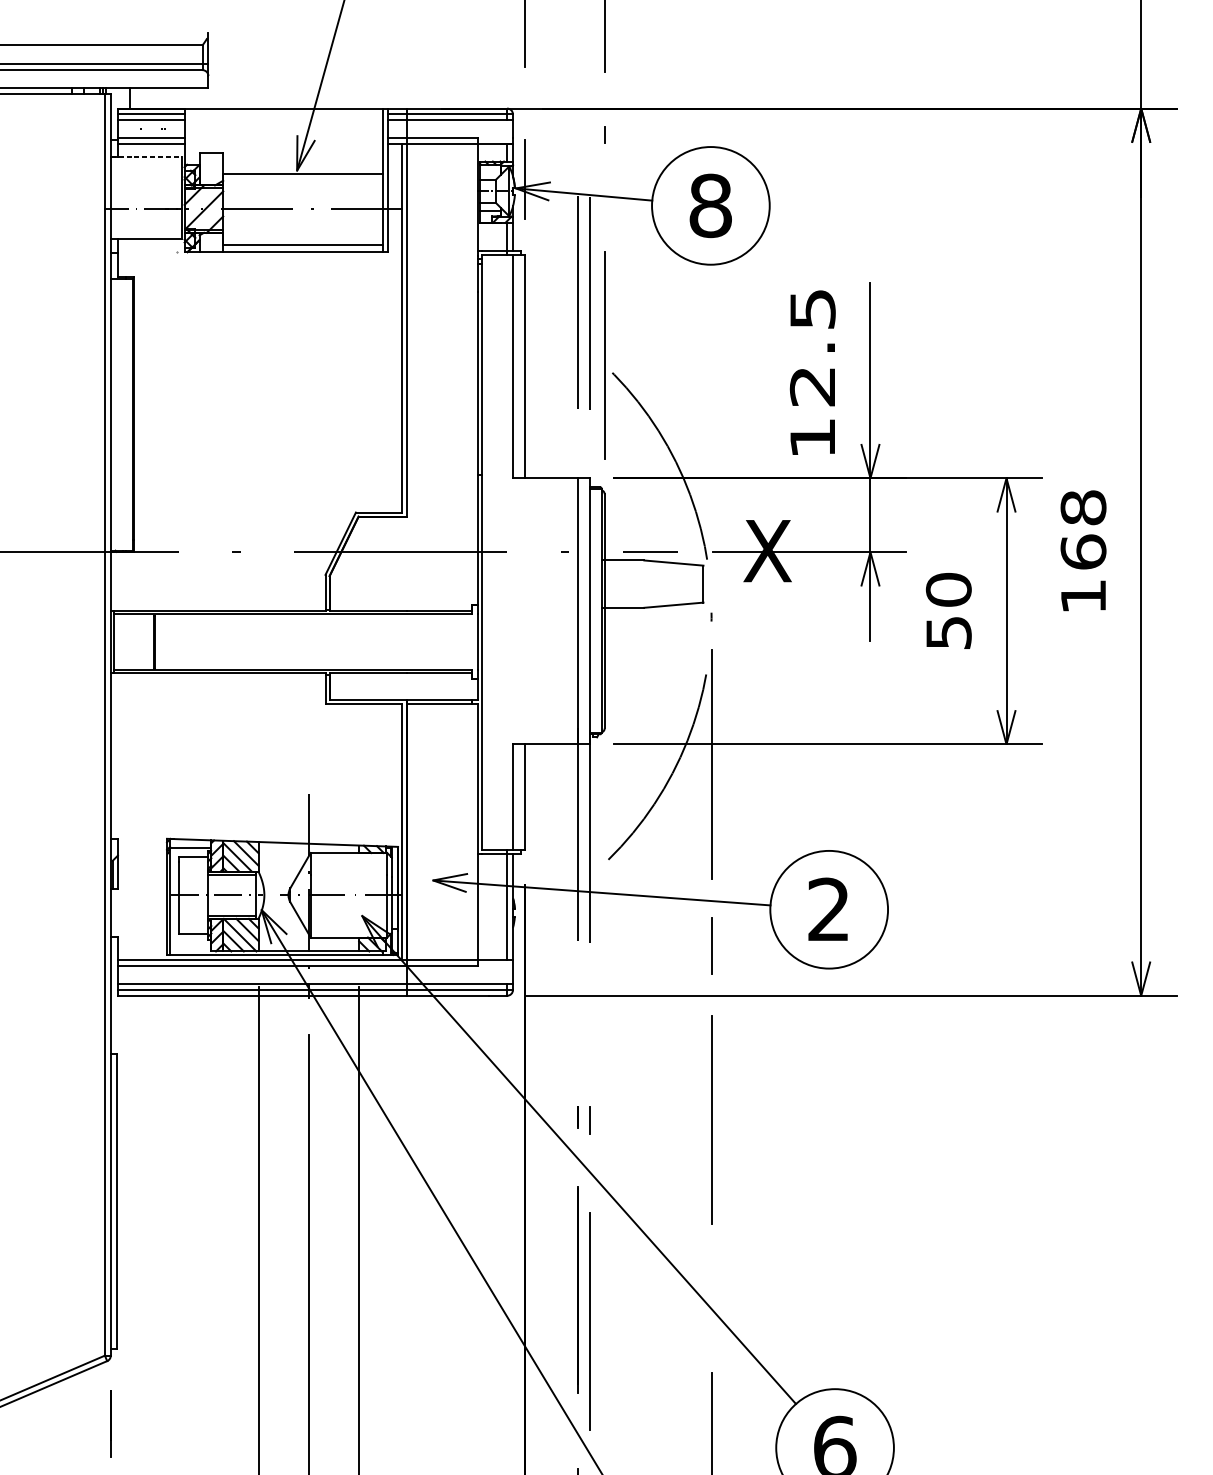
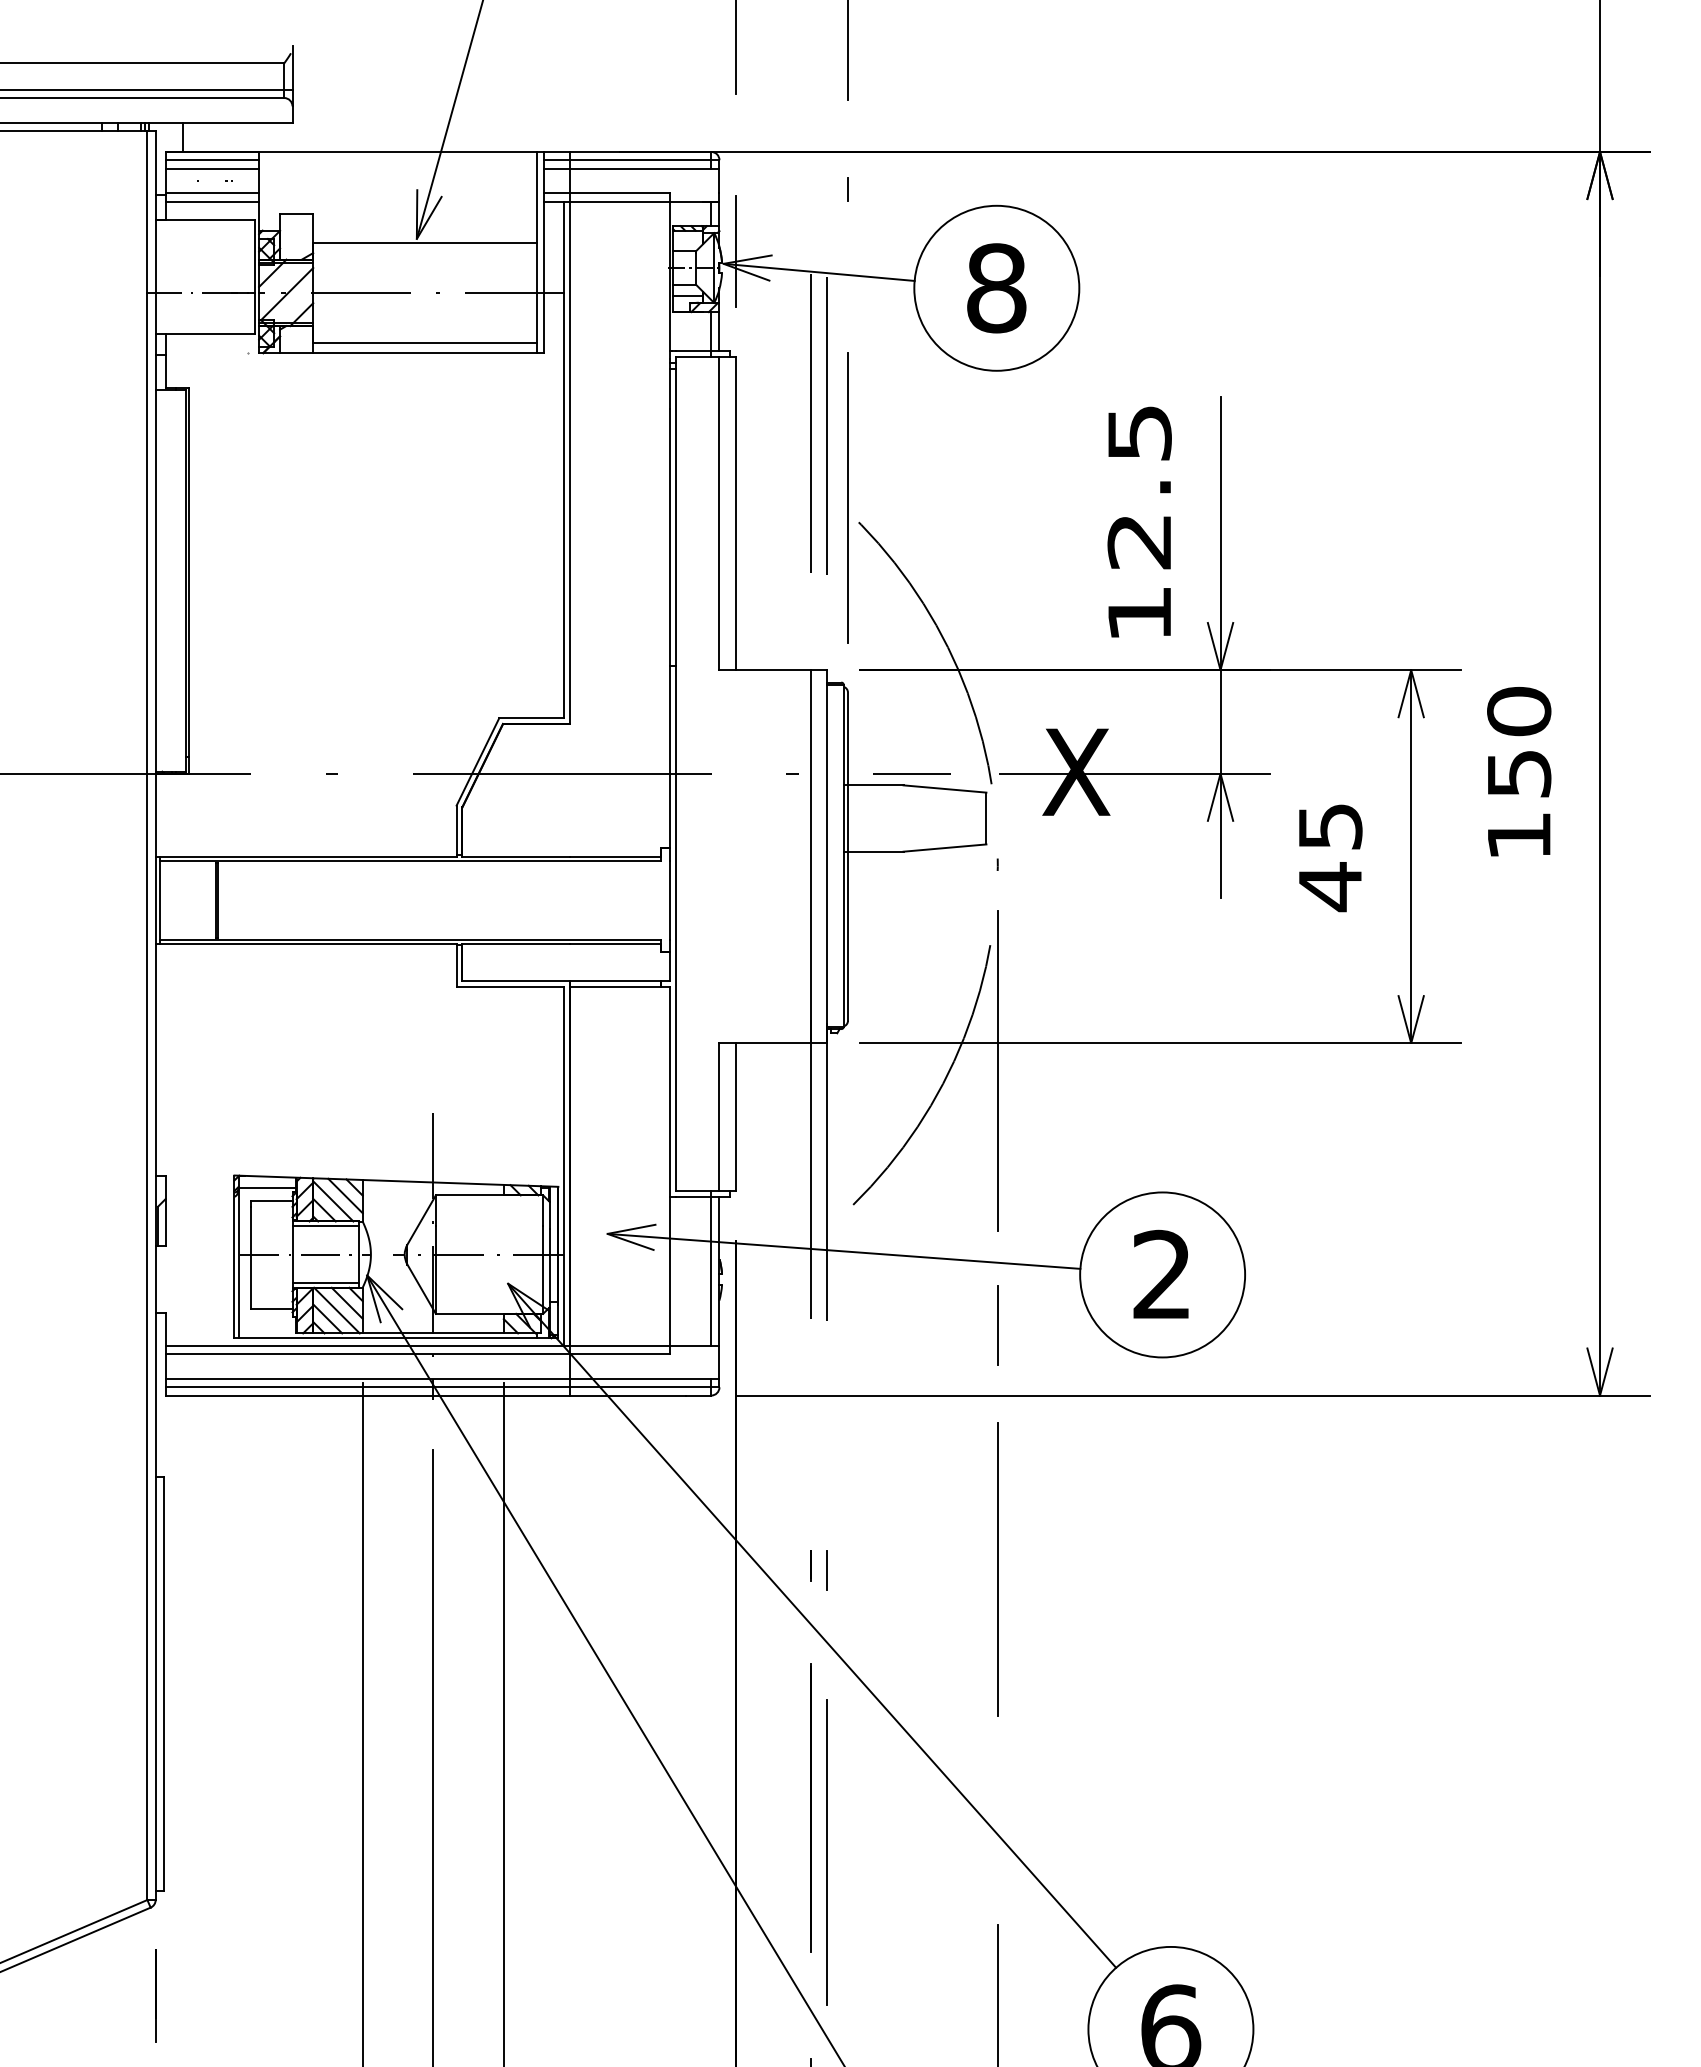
line: (146, 157) -> (205, 220), dashed -> solid
text: (1083, 529) -> (1519, 741), 168 -> 150
text: (948, 611) -> (1330, 857), 50 -> 45

